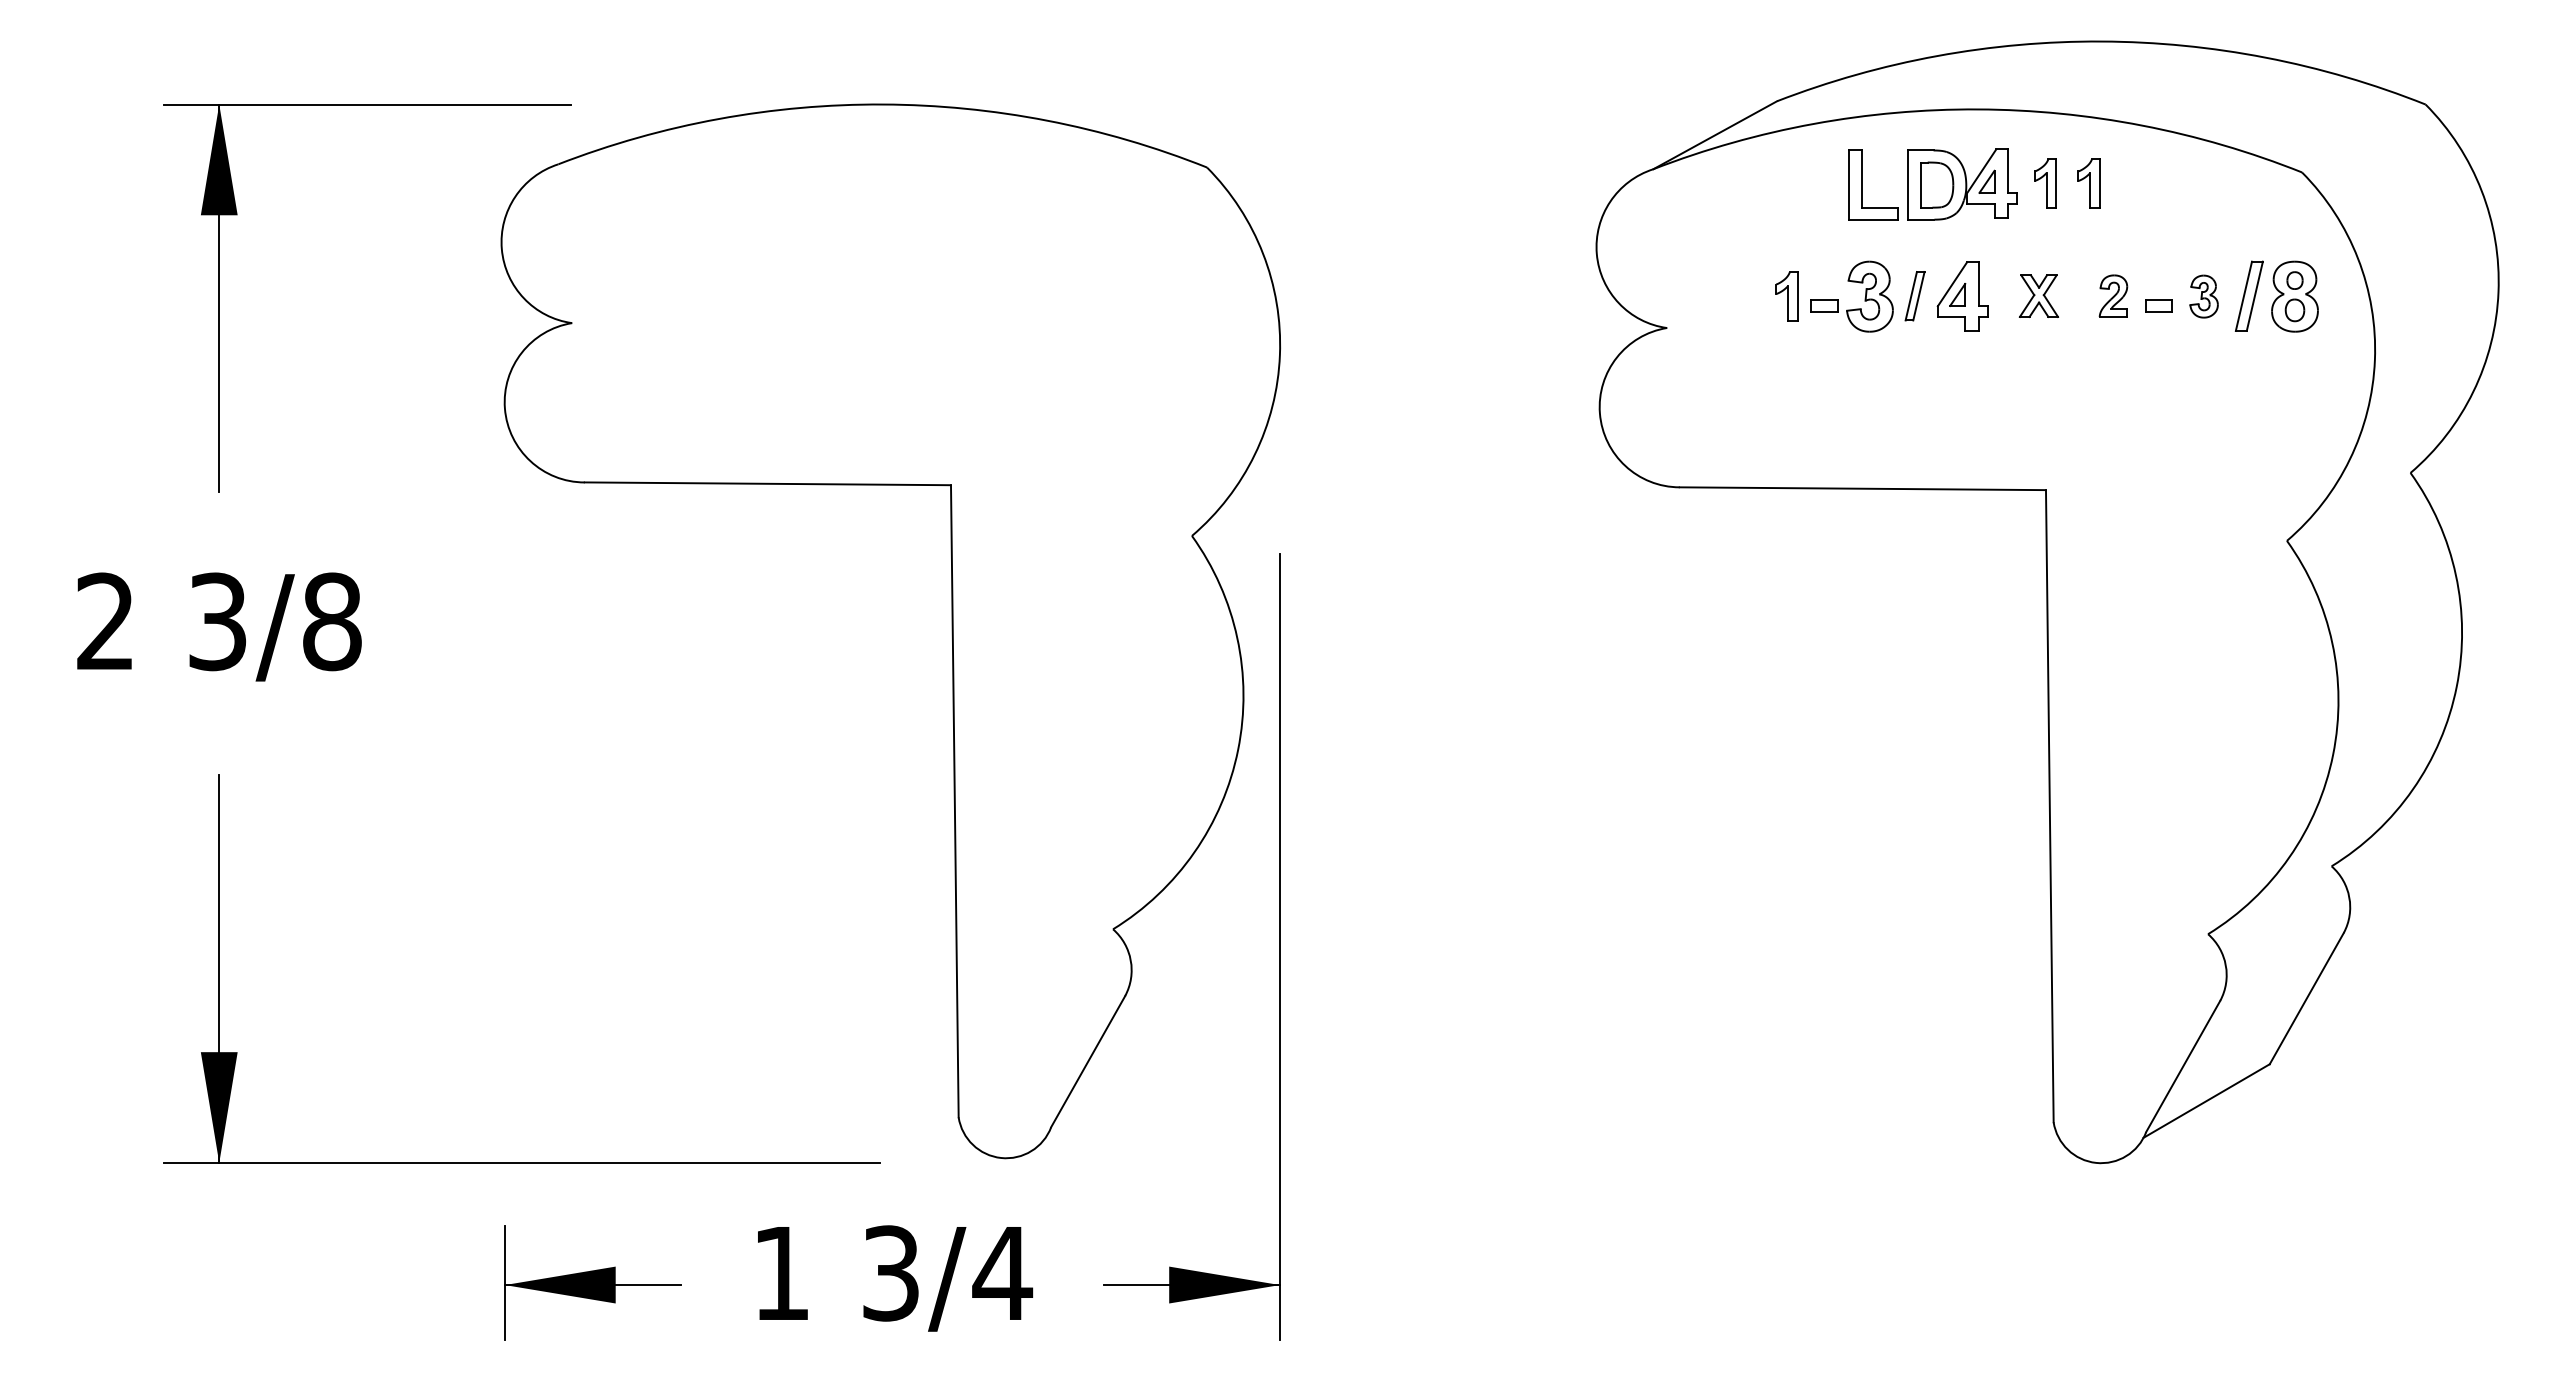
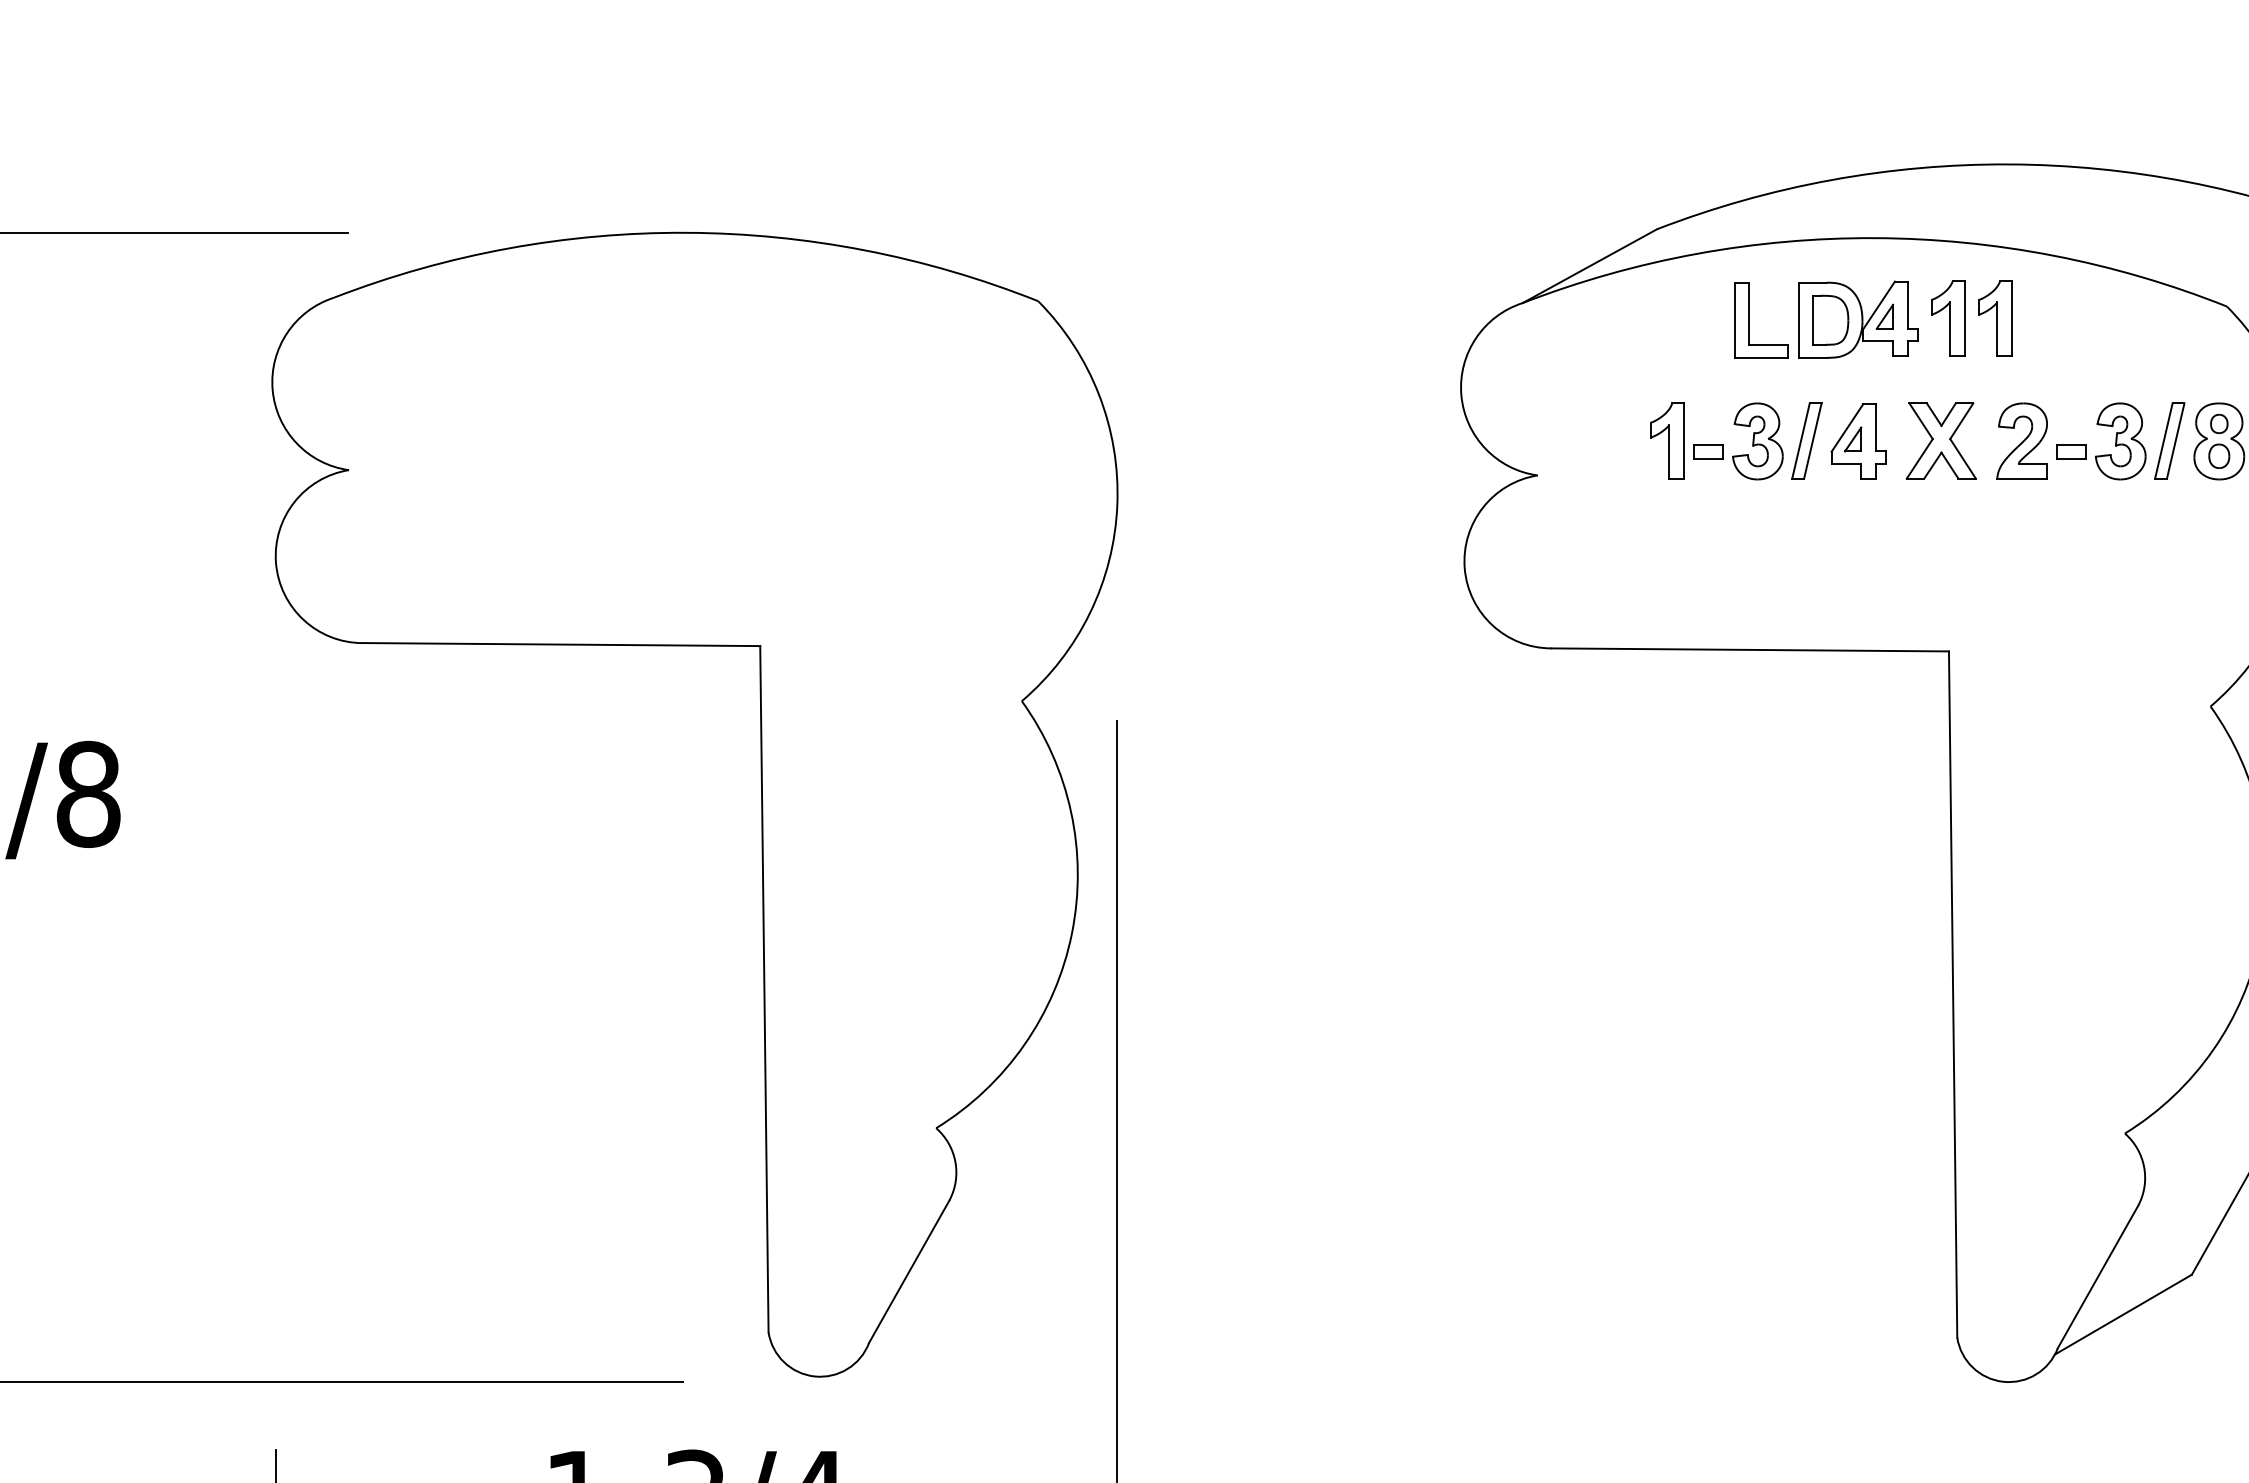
part: (2045, 183) -> (1948, 318), size x1.43
part: (2088, 183) -> (1995, 318), size x1.43
part: (1914, 295) -> (1806, 440), size x1.43
part: (2038, 295) -> (1940, 440), size x1.67
part: (2113, 295) -> (2022, 440), size x1.67
part: (1786, 296) -> (1667, 441), size x1.43
part: (2203, 296) -> (2119, 441), size x1.67

